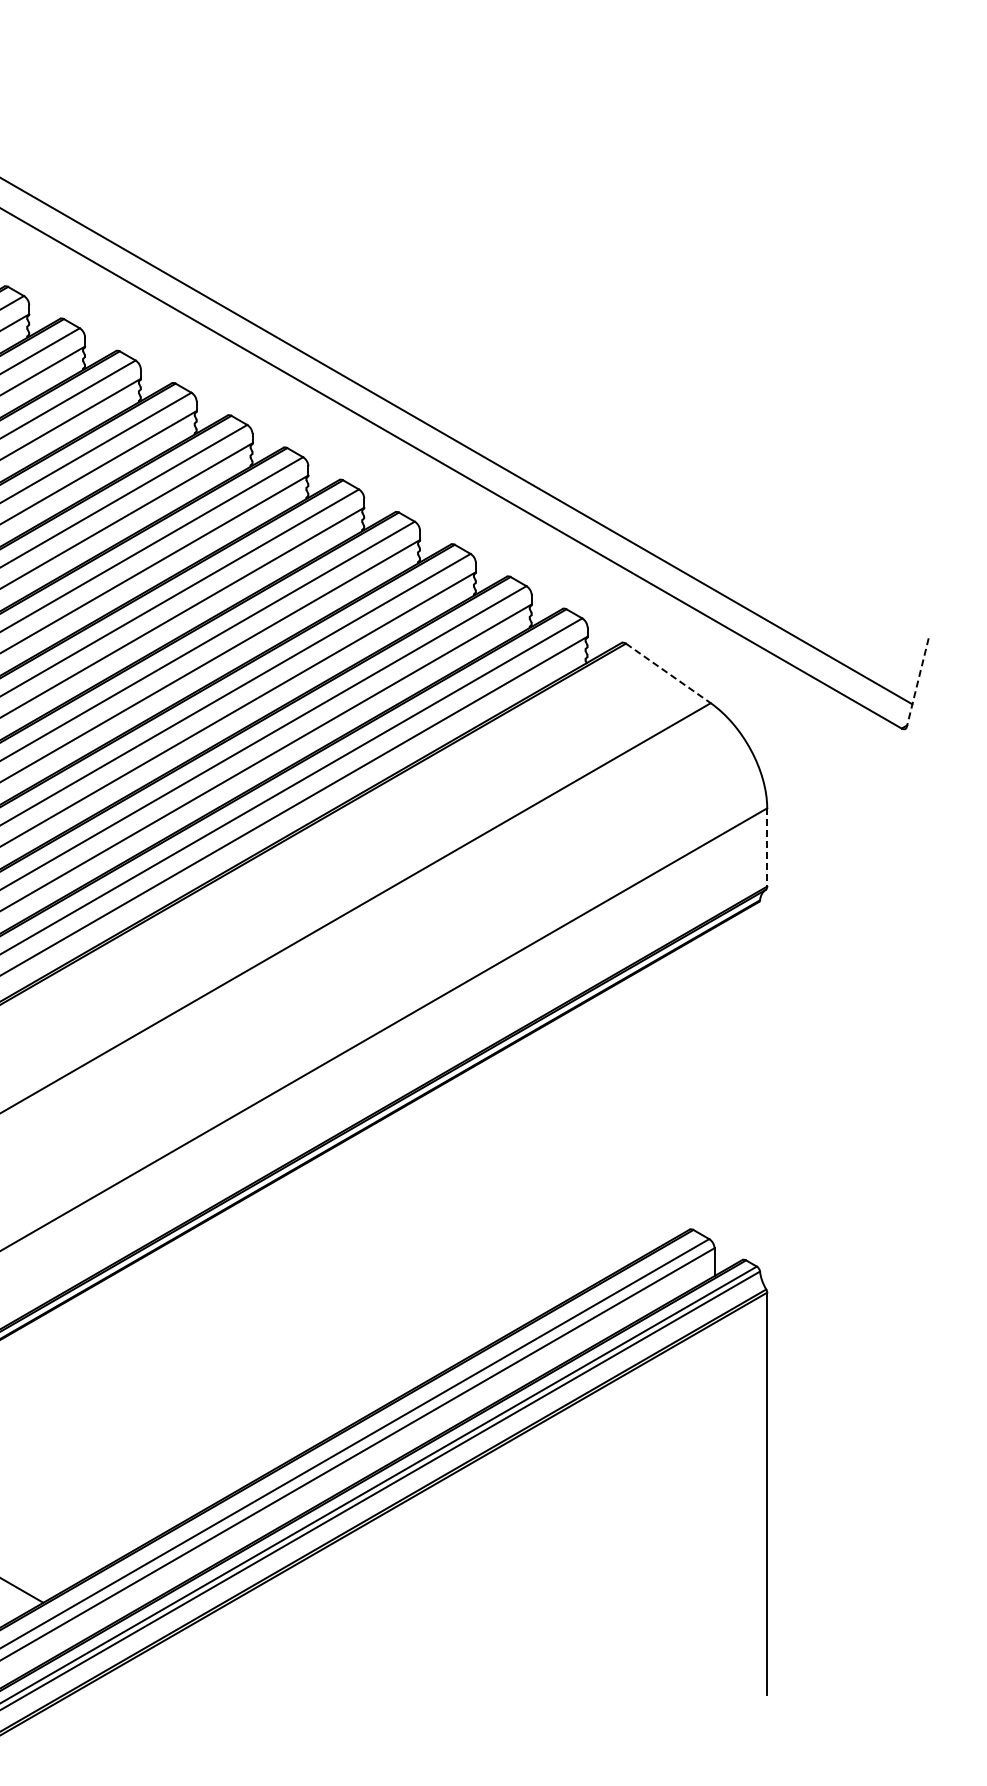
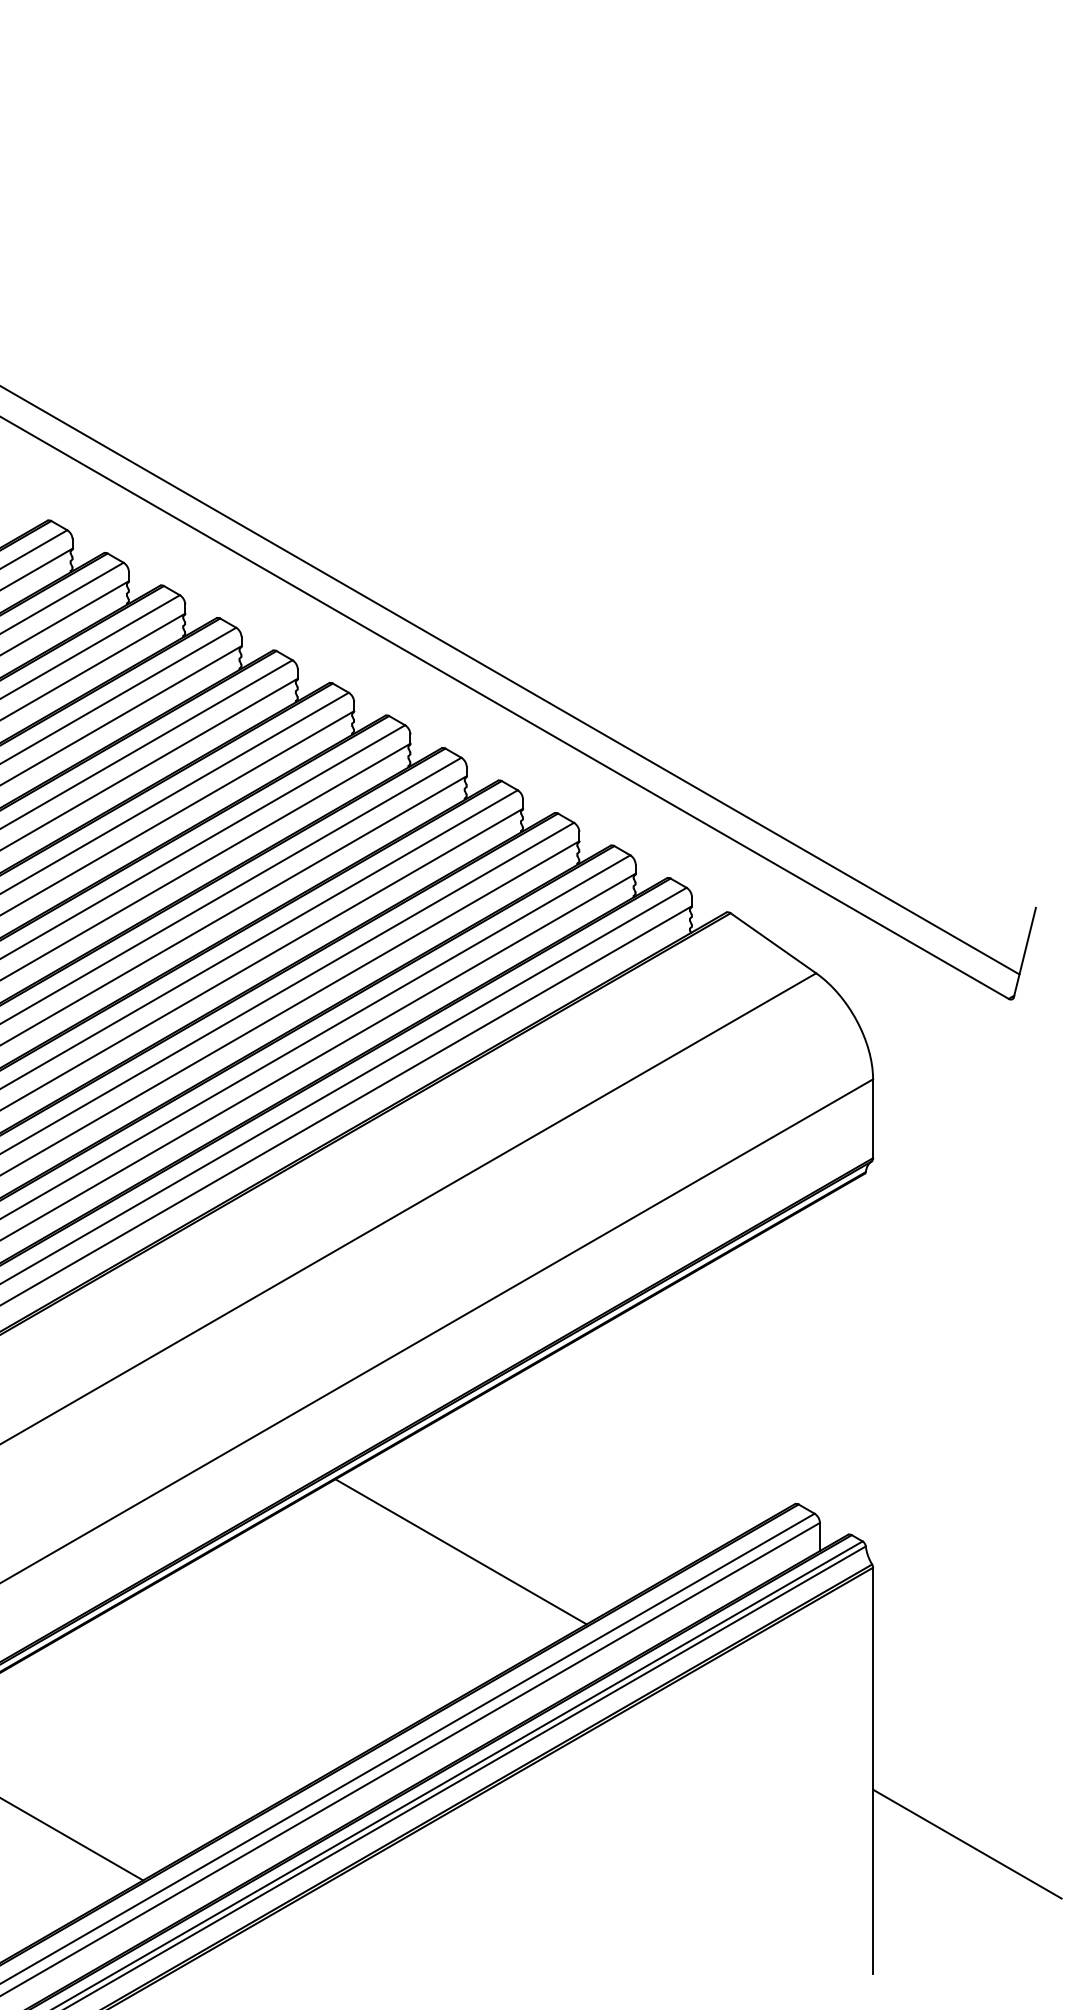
line: (668, 673) -> (773, 943), dashed -> solid
line: (917, 683) -> (1024, 953), dashed -> solid
line: (767, 848) -> (873, 1119), dashed -> solid
line: (358, 1276) -> (460, 1551), added
line: (860, 1566) -> (967, 1843), added

